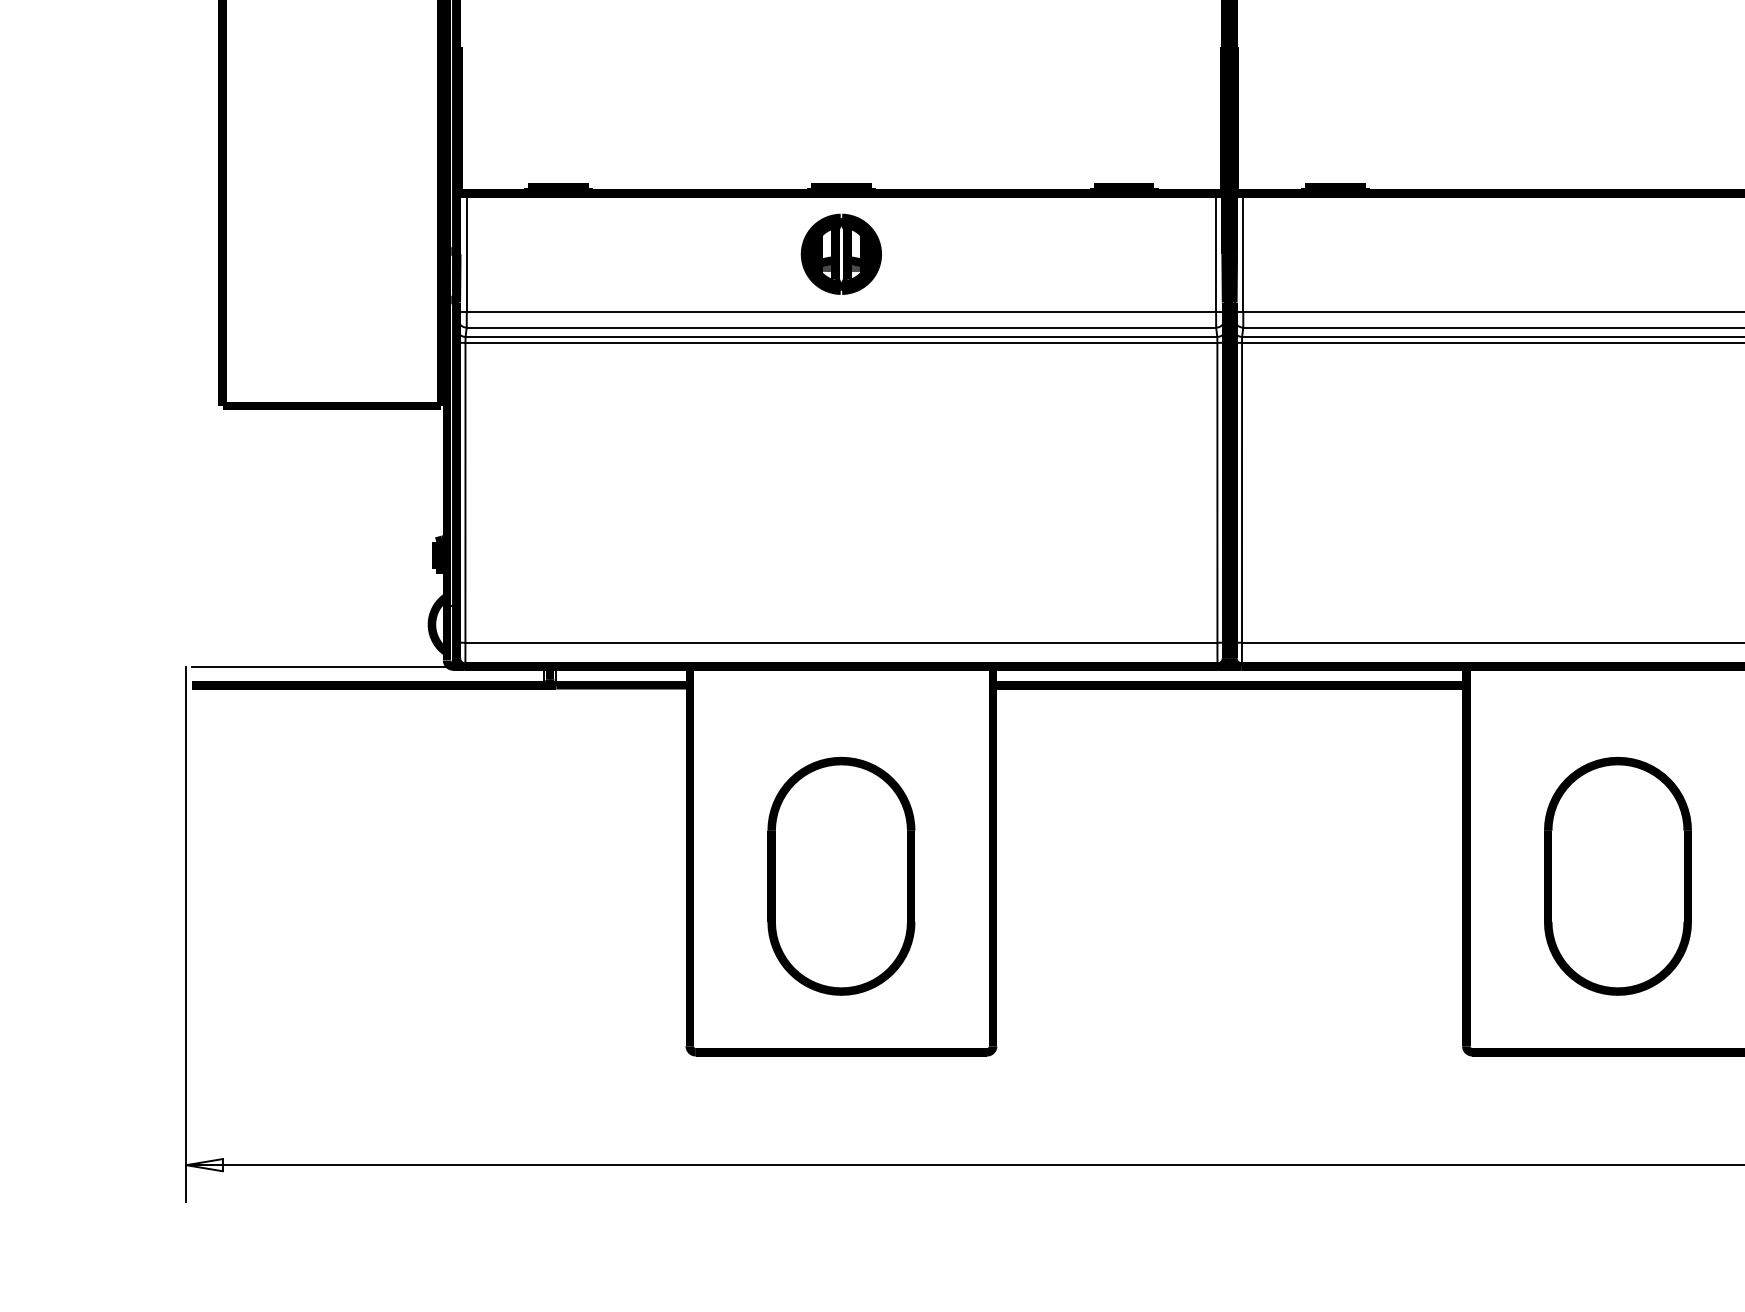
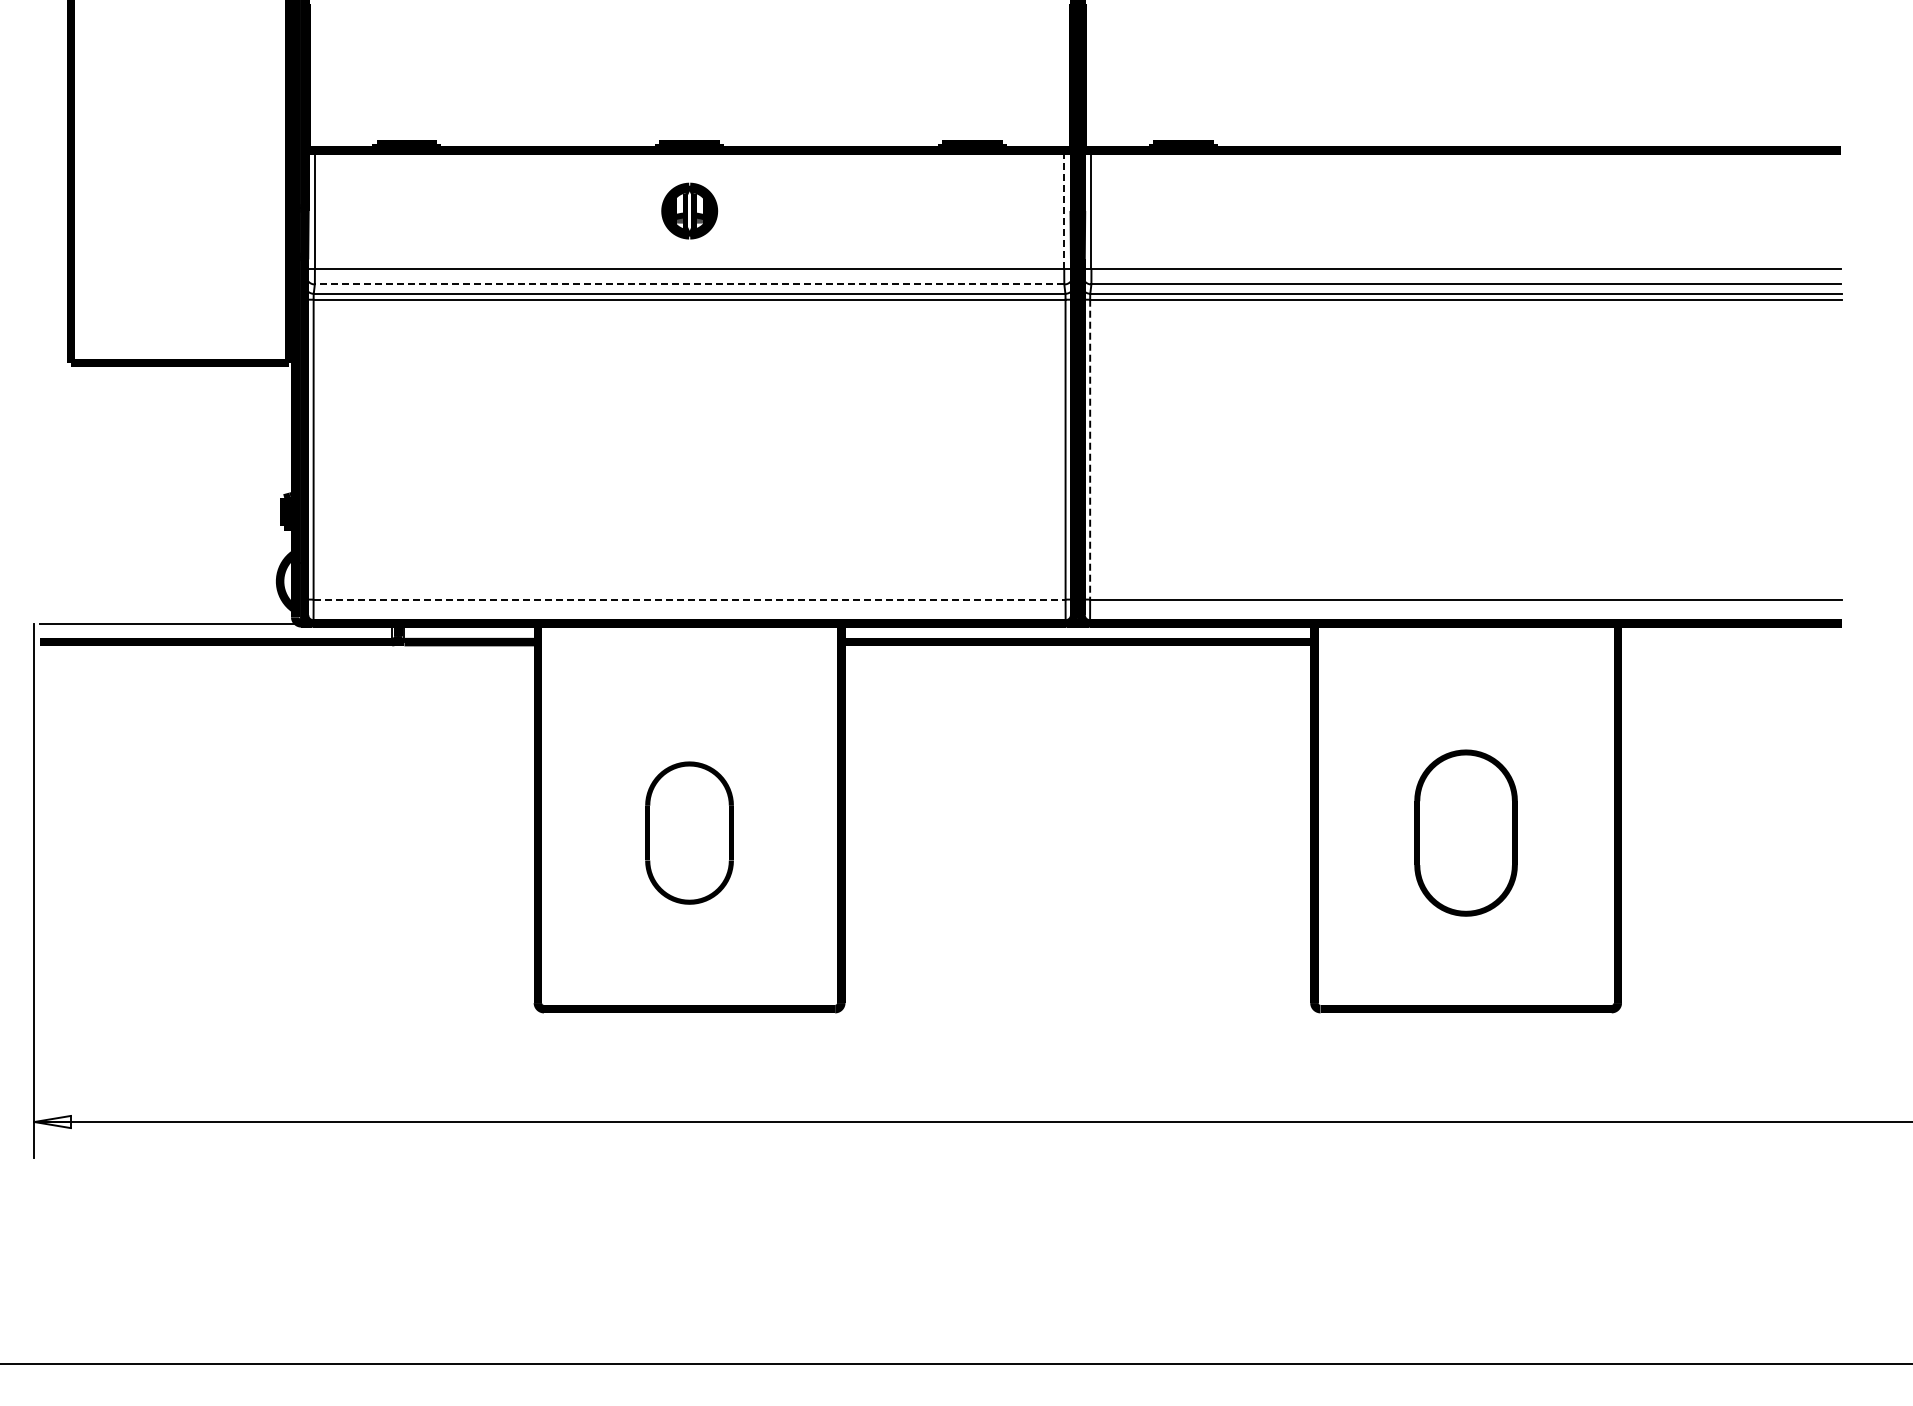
line: (1216, 252) -> (1064, 209), solid -> dashed
part: (841, 253) -> (689, 210), size x0.7
line: (841, 327) -> (689, 284), solid -> dashed
line: (1242, 492) -> (1090, 449), solid -> dashed
line: (841, 642) -> (689, 599), solid -> dashed
part: (841, 875) -> (689, 832), size x0.6
part: (1617, 875) -> (1465, 832), size x0.7

